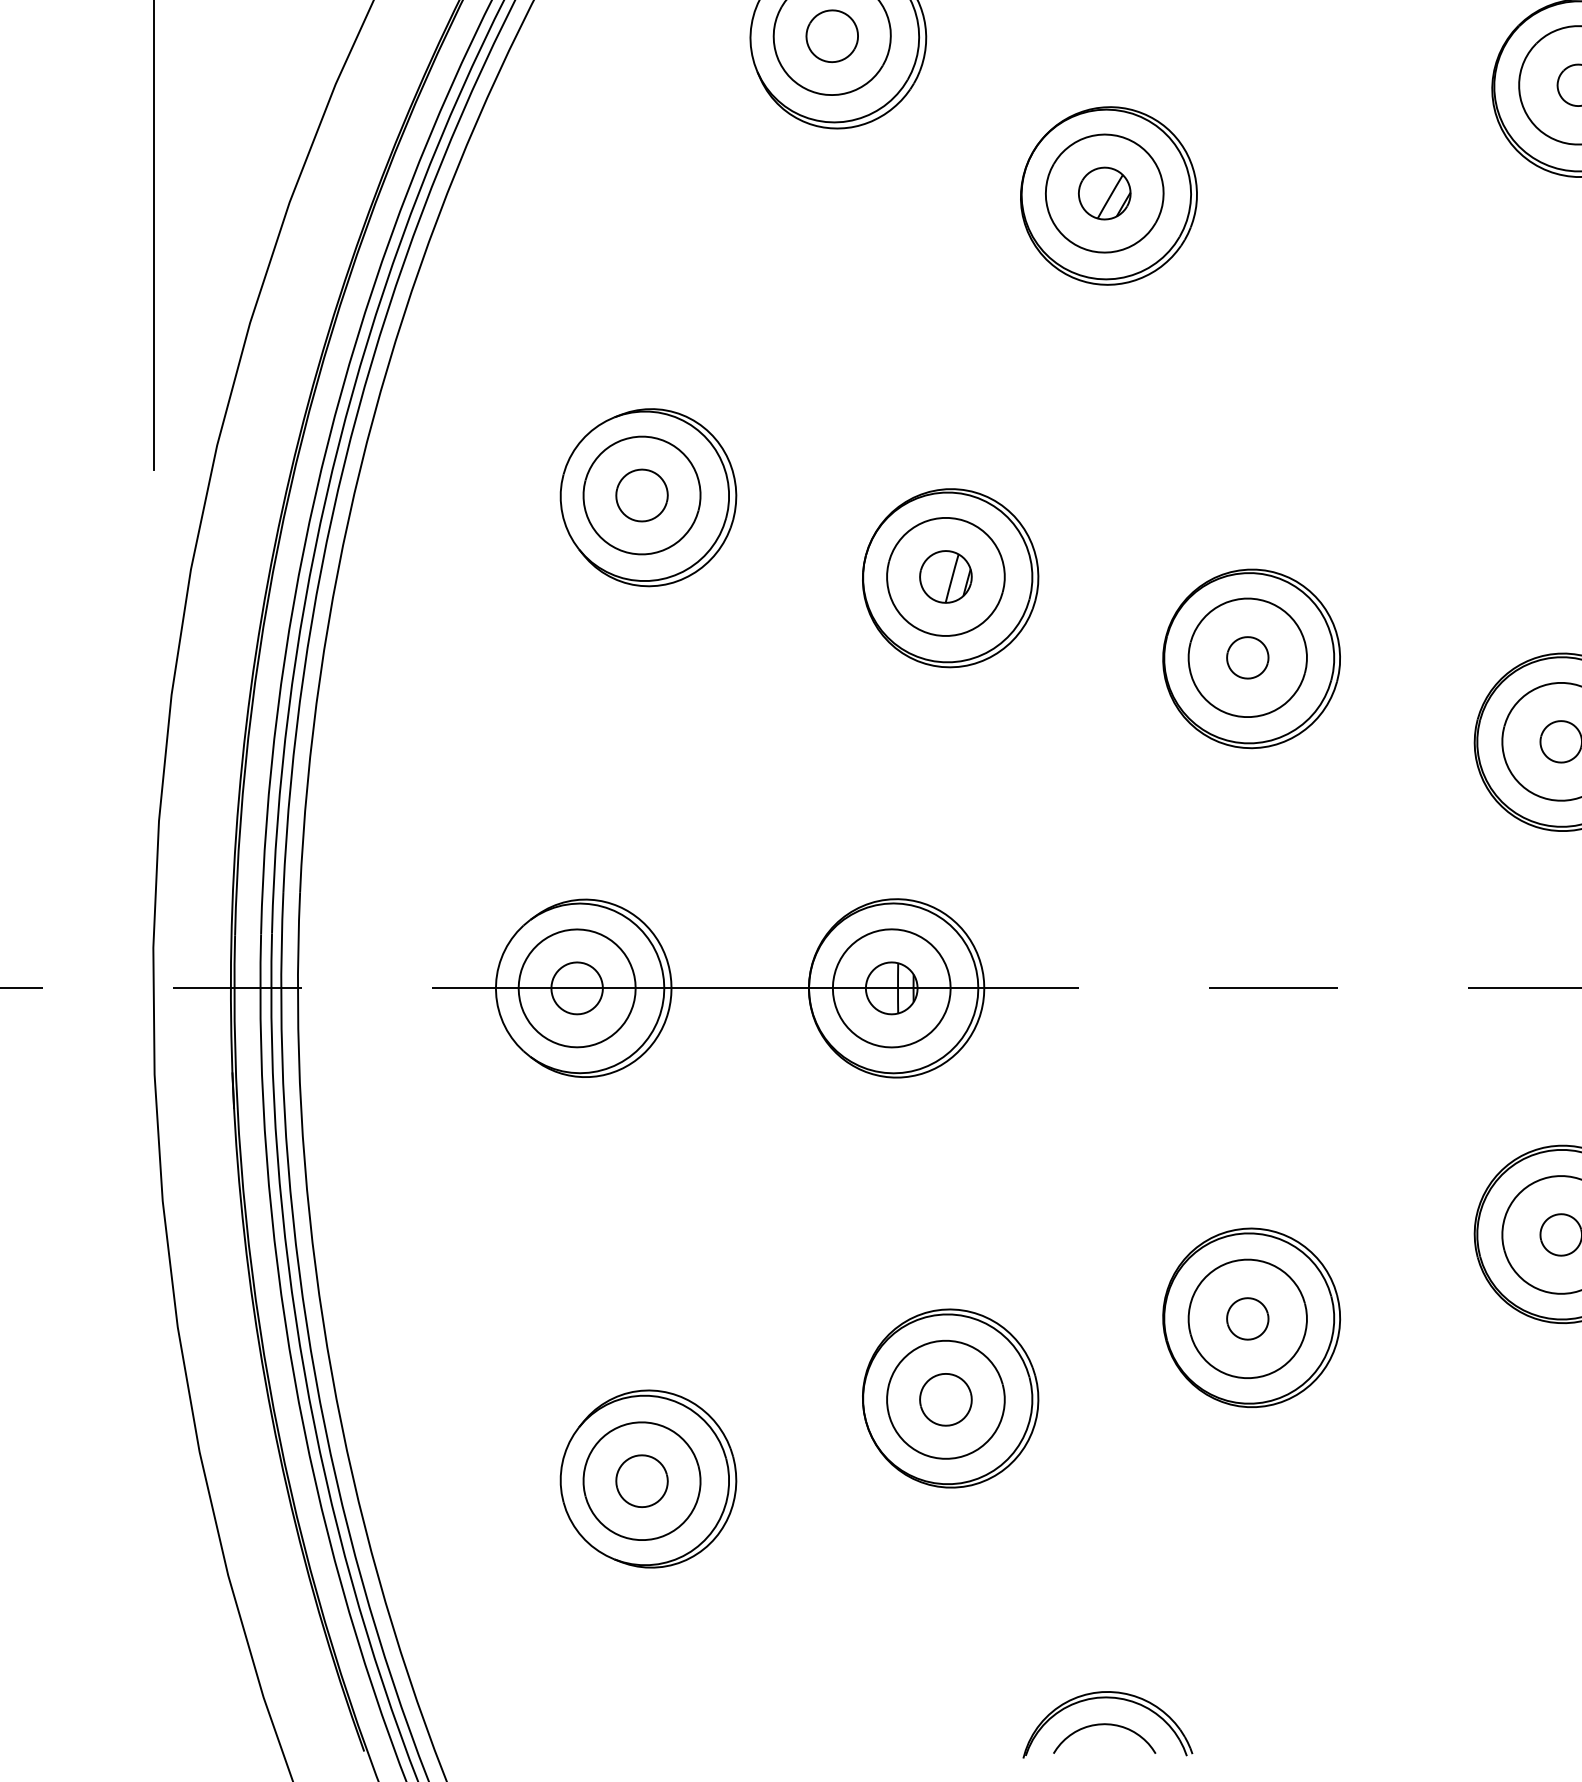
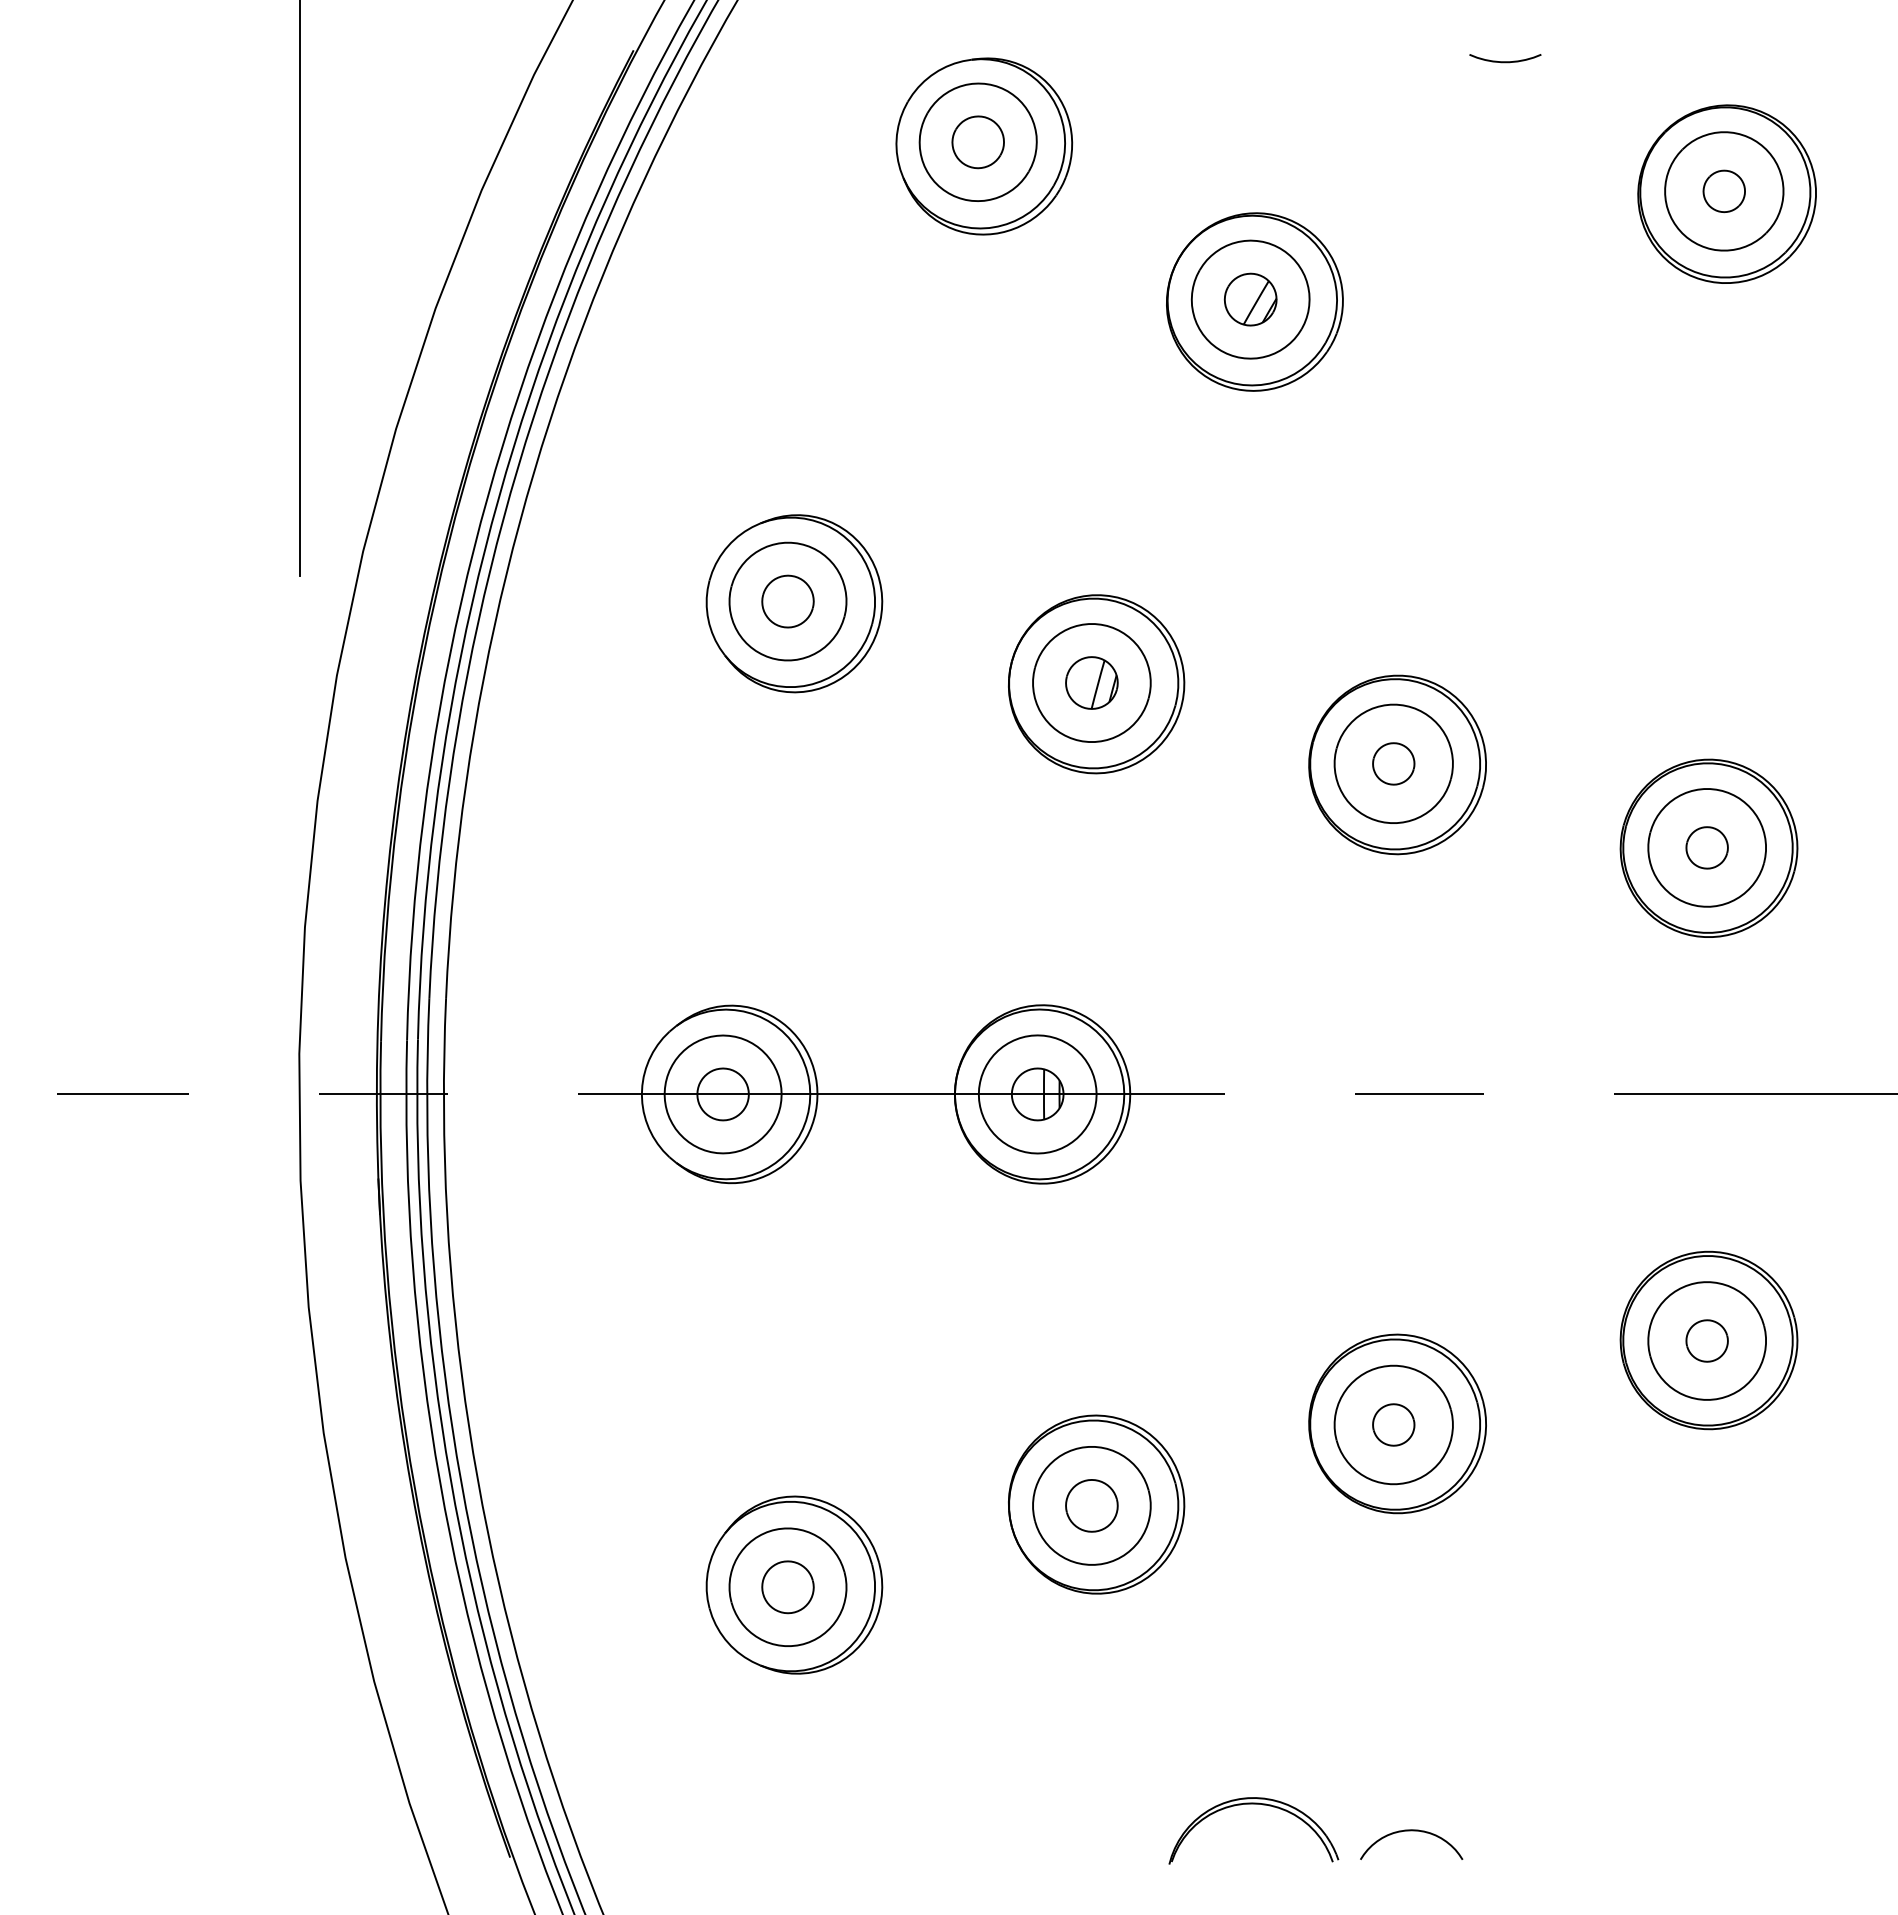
curve: (1104, 1725) -> (1411, 1831), moved

